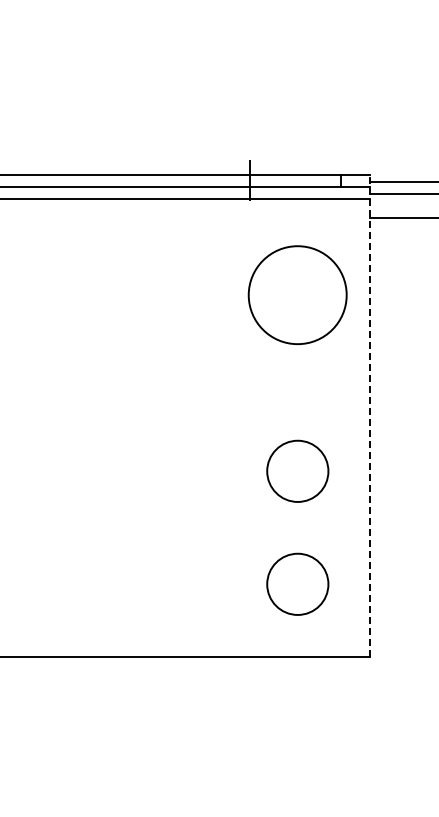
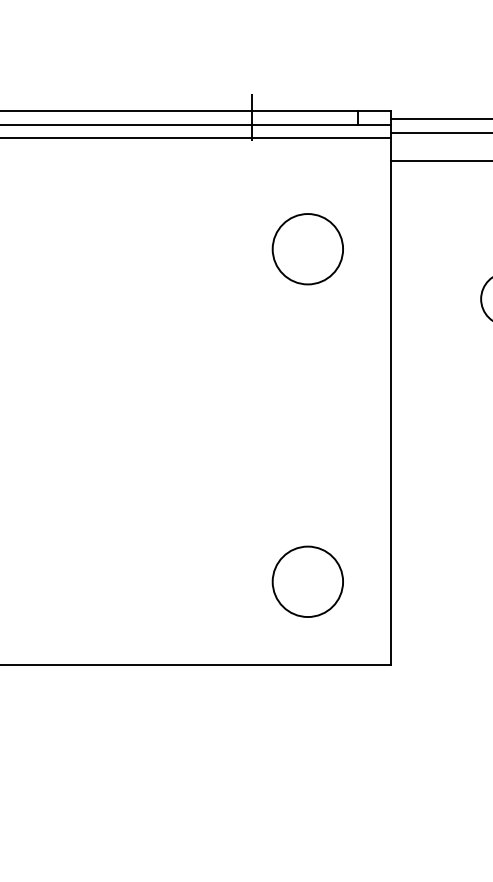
circle: (297, 294) -> (307, 248), size x0.62
line: (370, 415) -> (391, 387), dashed -> solid
circle: (297, 470) -> (307, 450), removed

